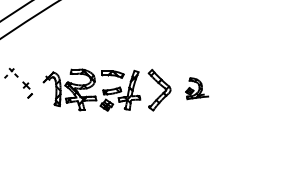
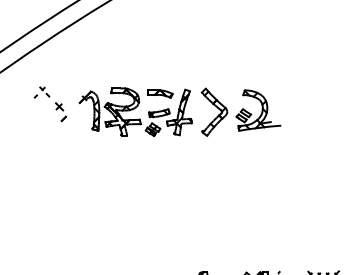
part: (197, 88) -> (258, 110), size x1.67

